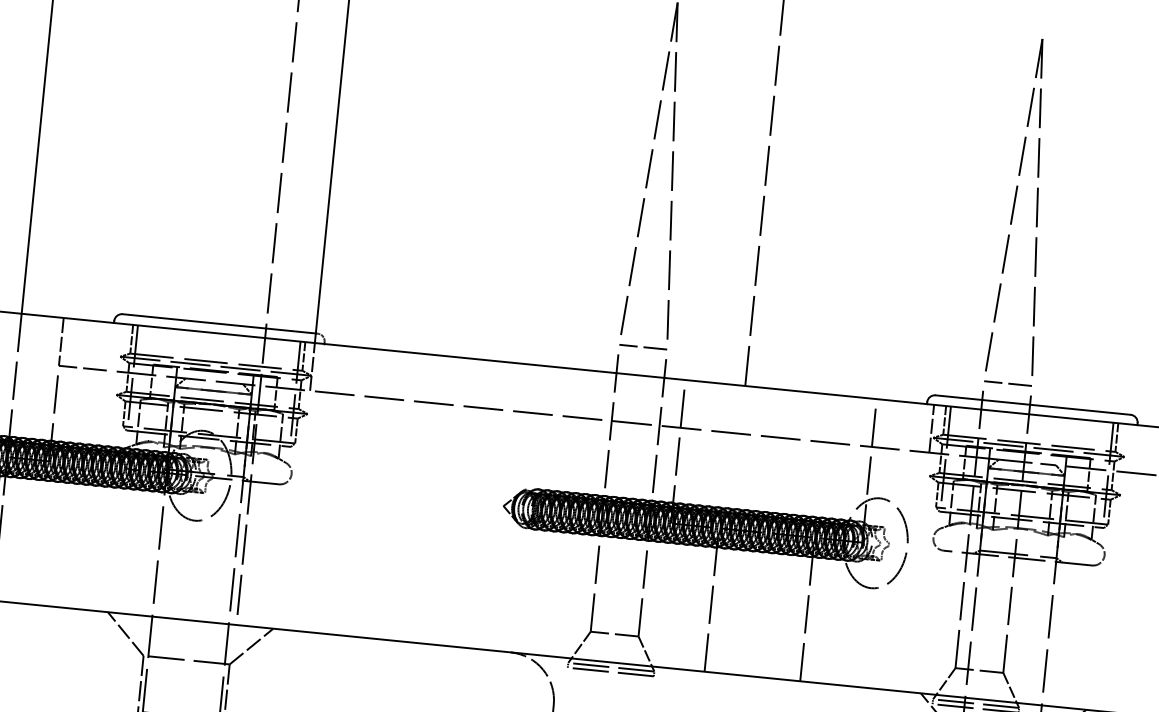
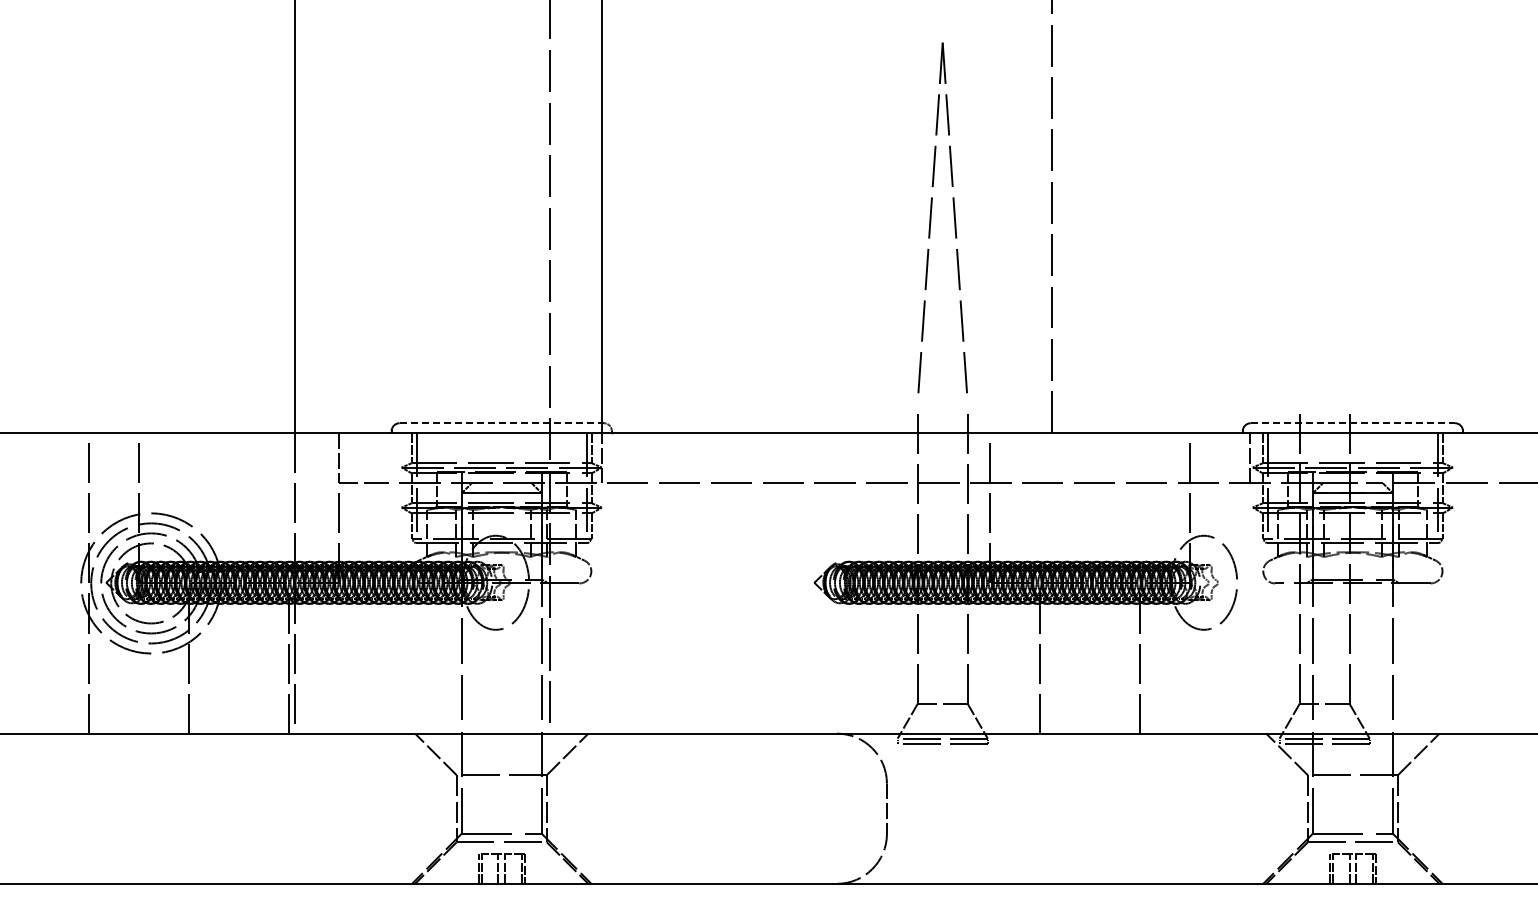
part: (1014, 209) -> (1313, 222), removed
line: (219, 324) -> (501, 423), solid -> dashed
line: (643, 347) -> (942, 403), removed
line: (1033, 405) -> (1353, 423), solid -> dashed

